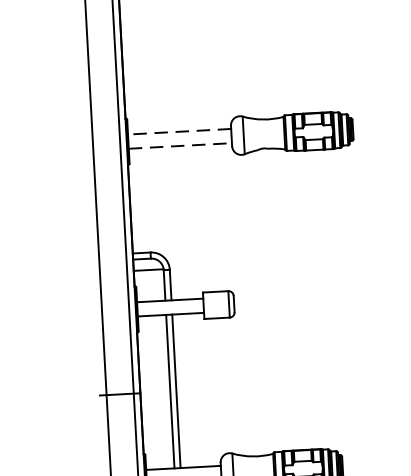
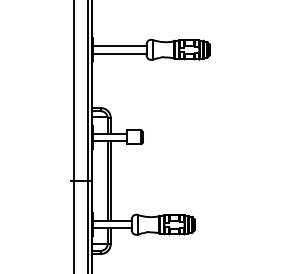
line: (179, 132) -> (119, 46), dashed -> solid
line: (180, 145) -> (119, 53), dashed -> solid

